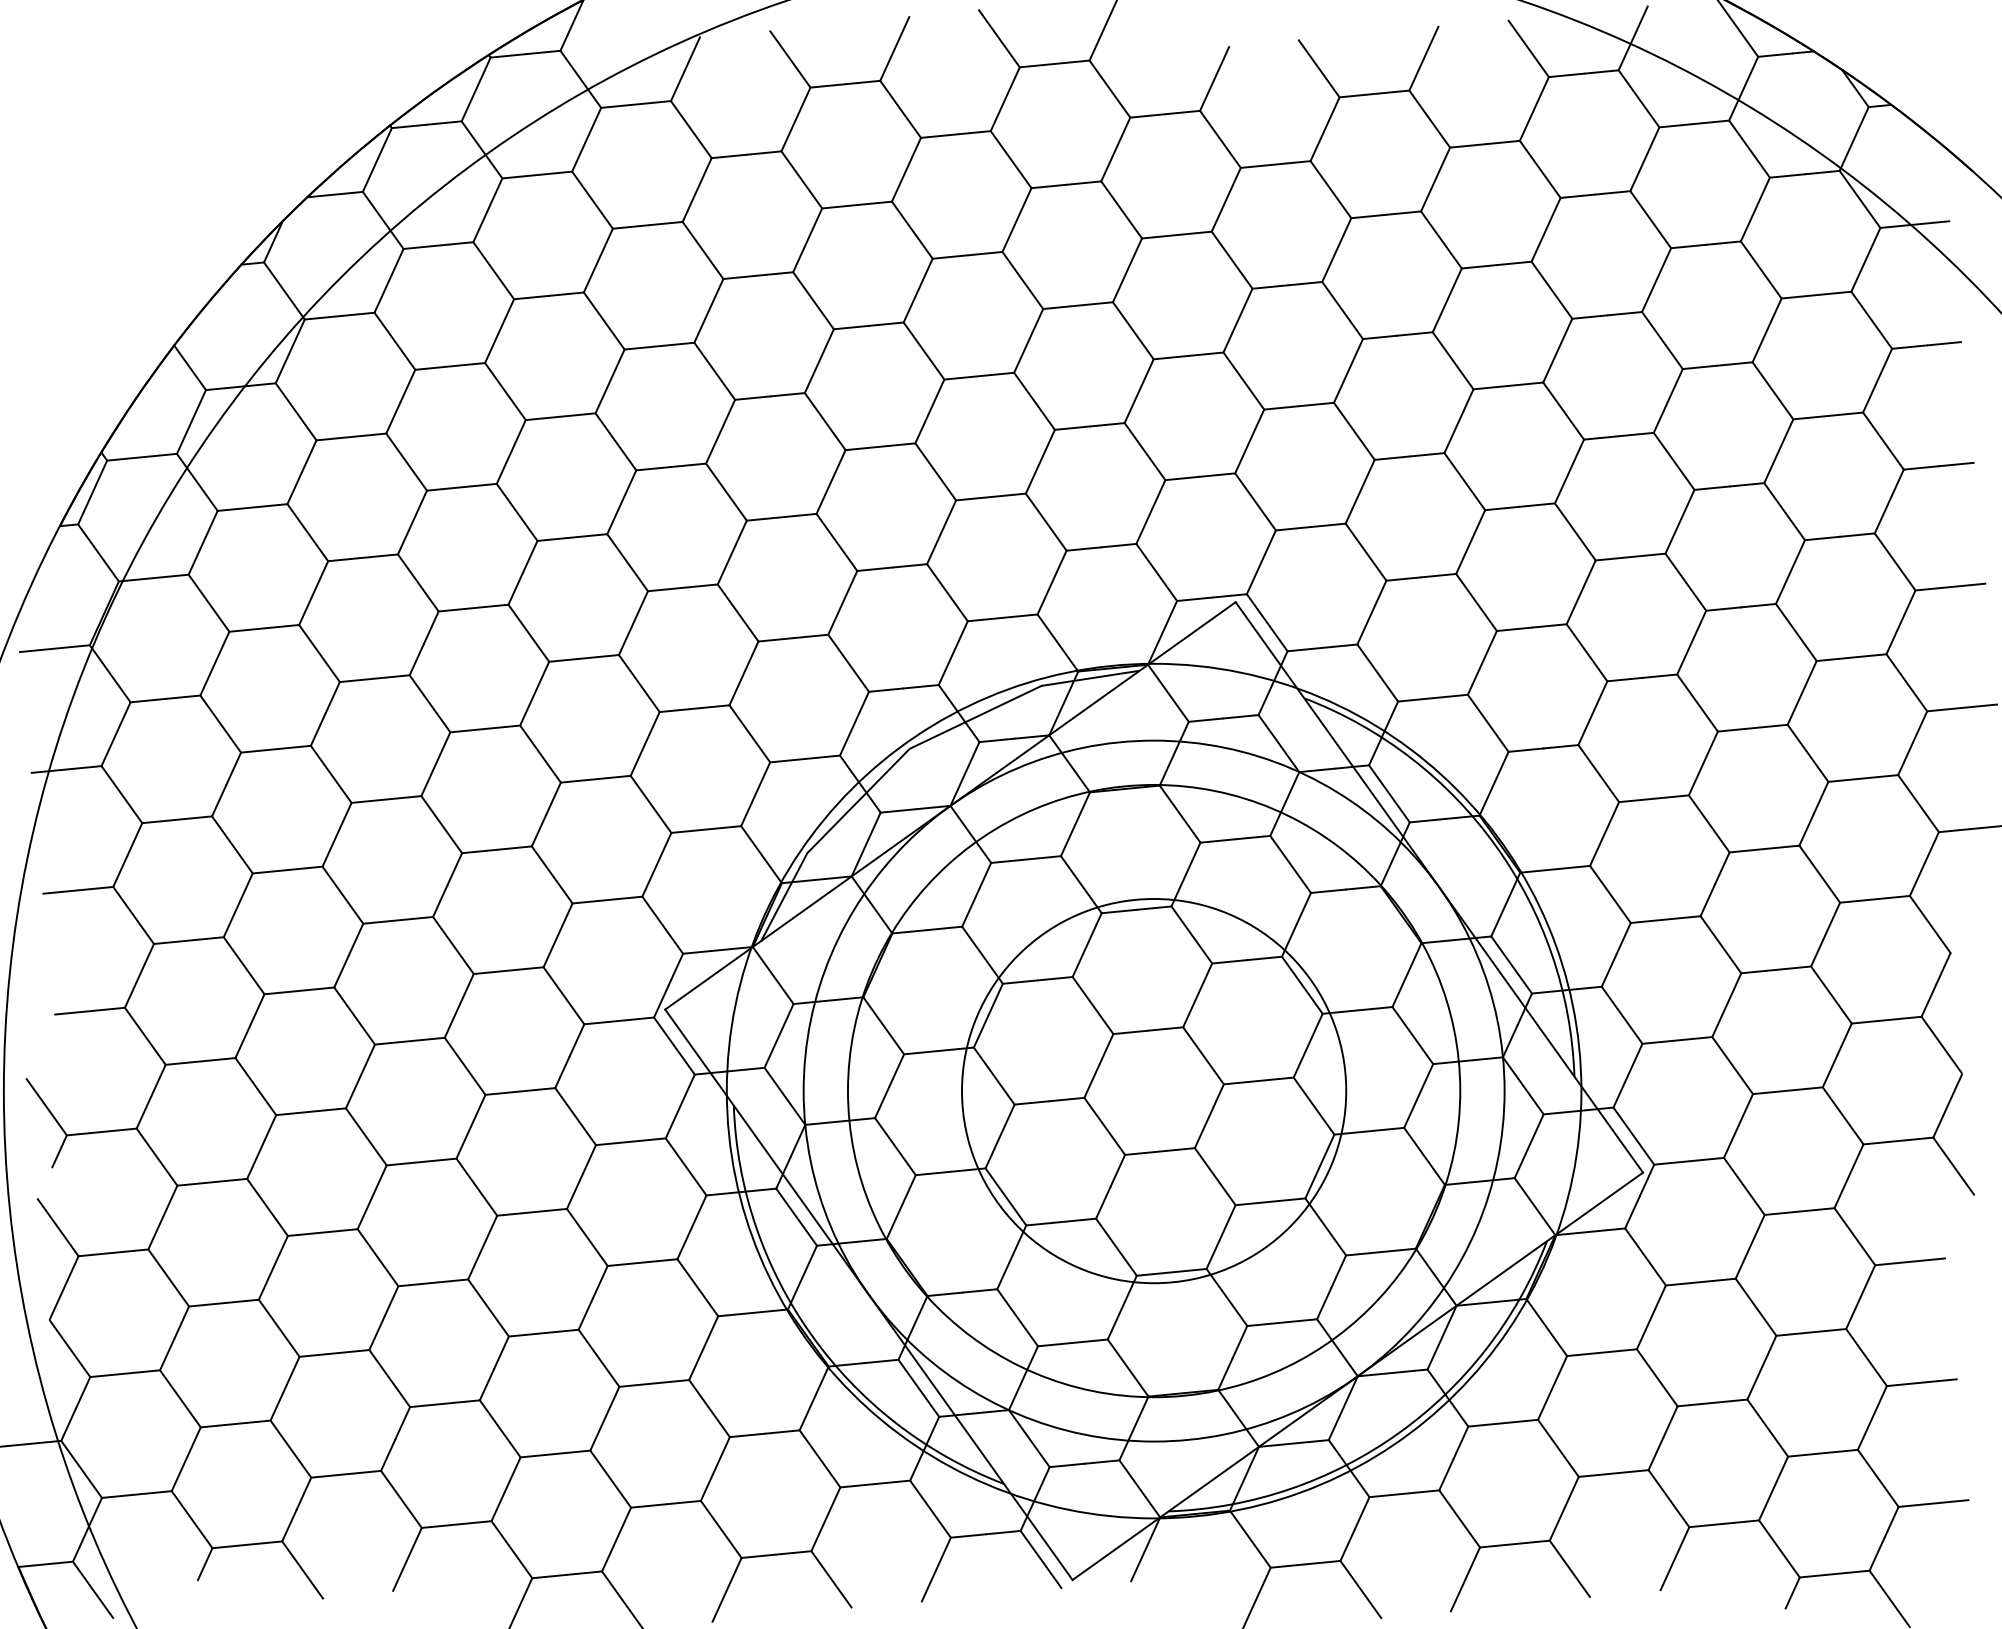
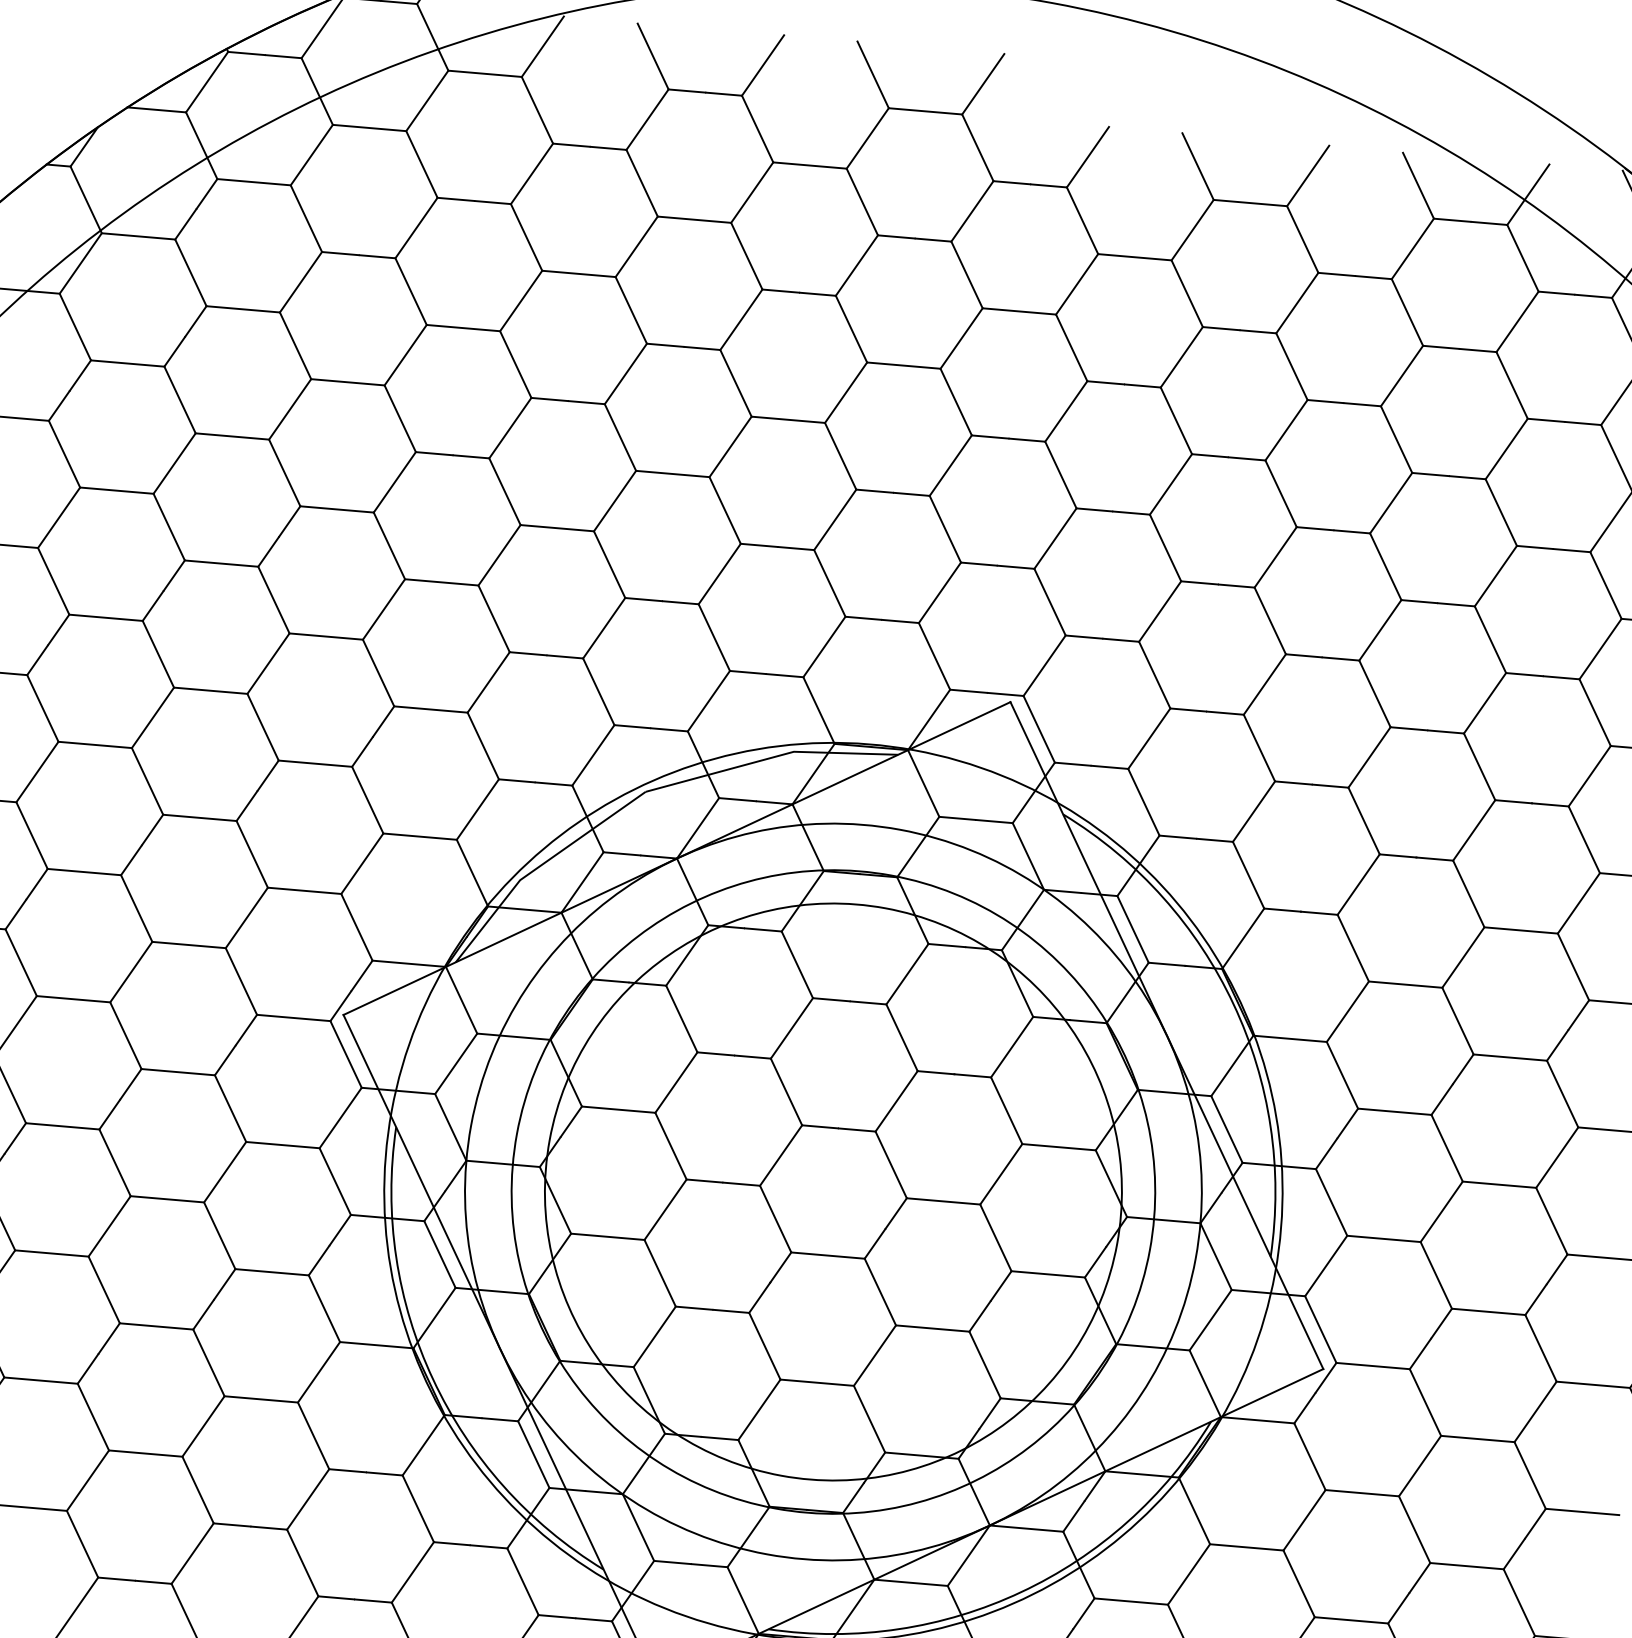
circle: (1153, 1090) -> (832, 1191), size x1.43

